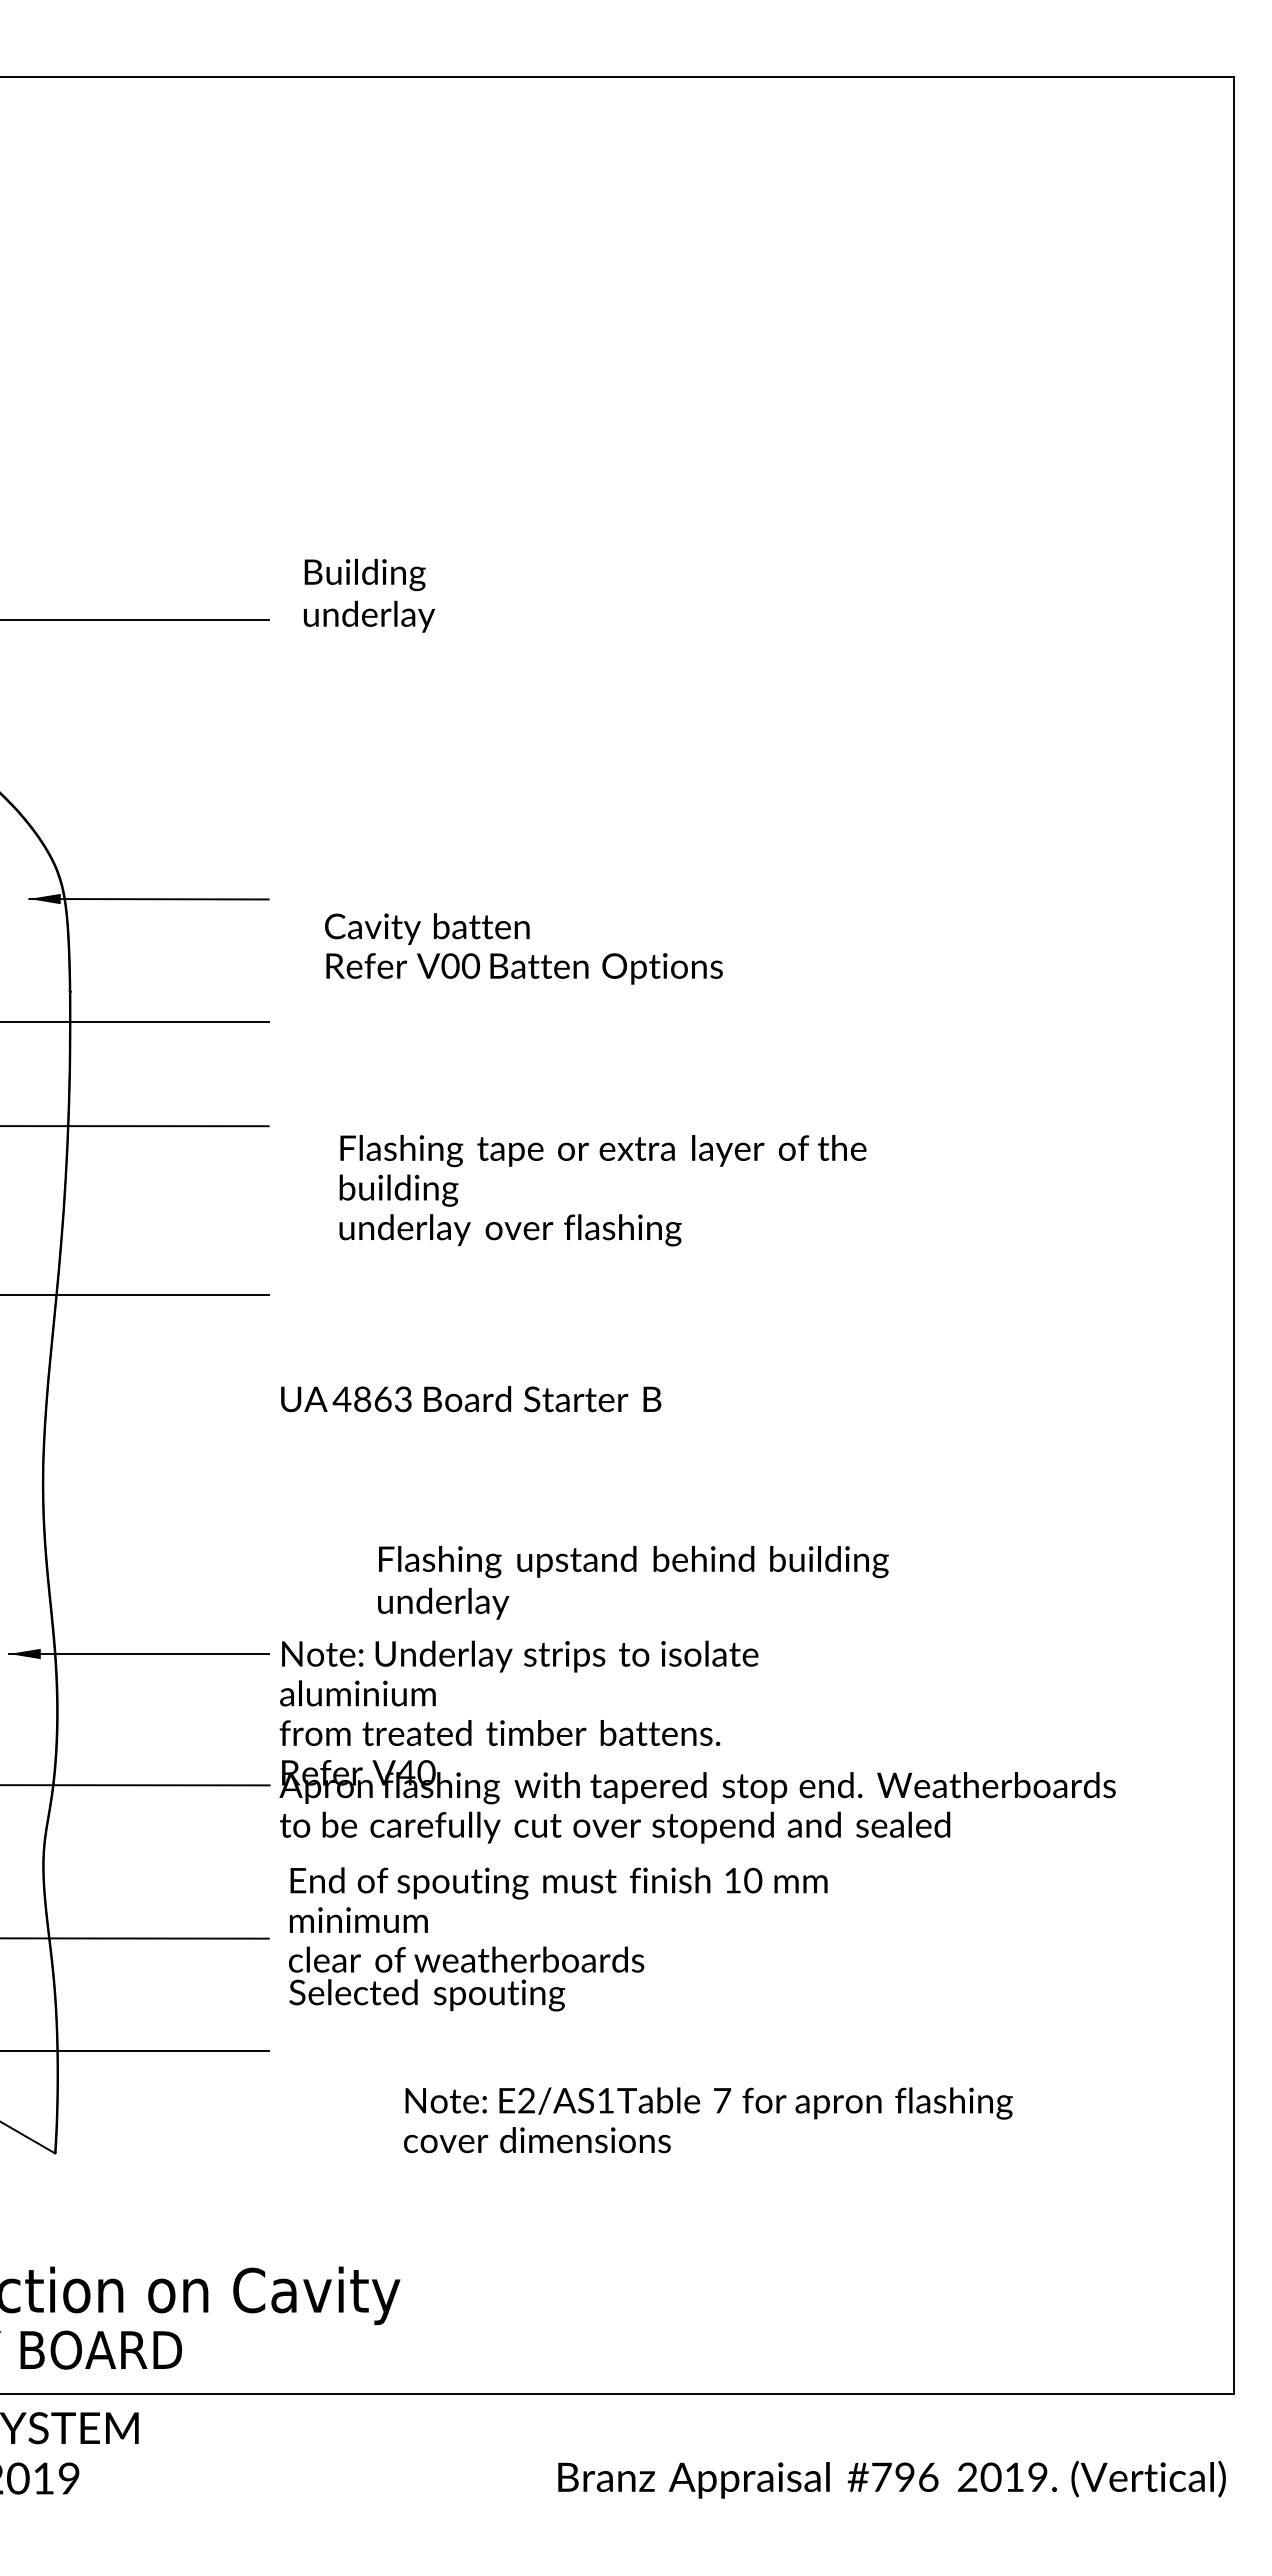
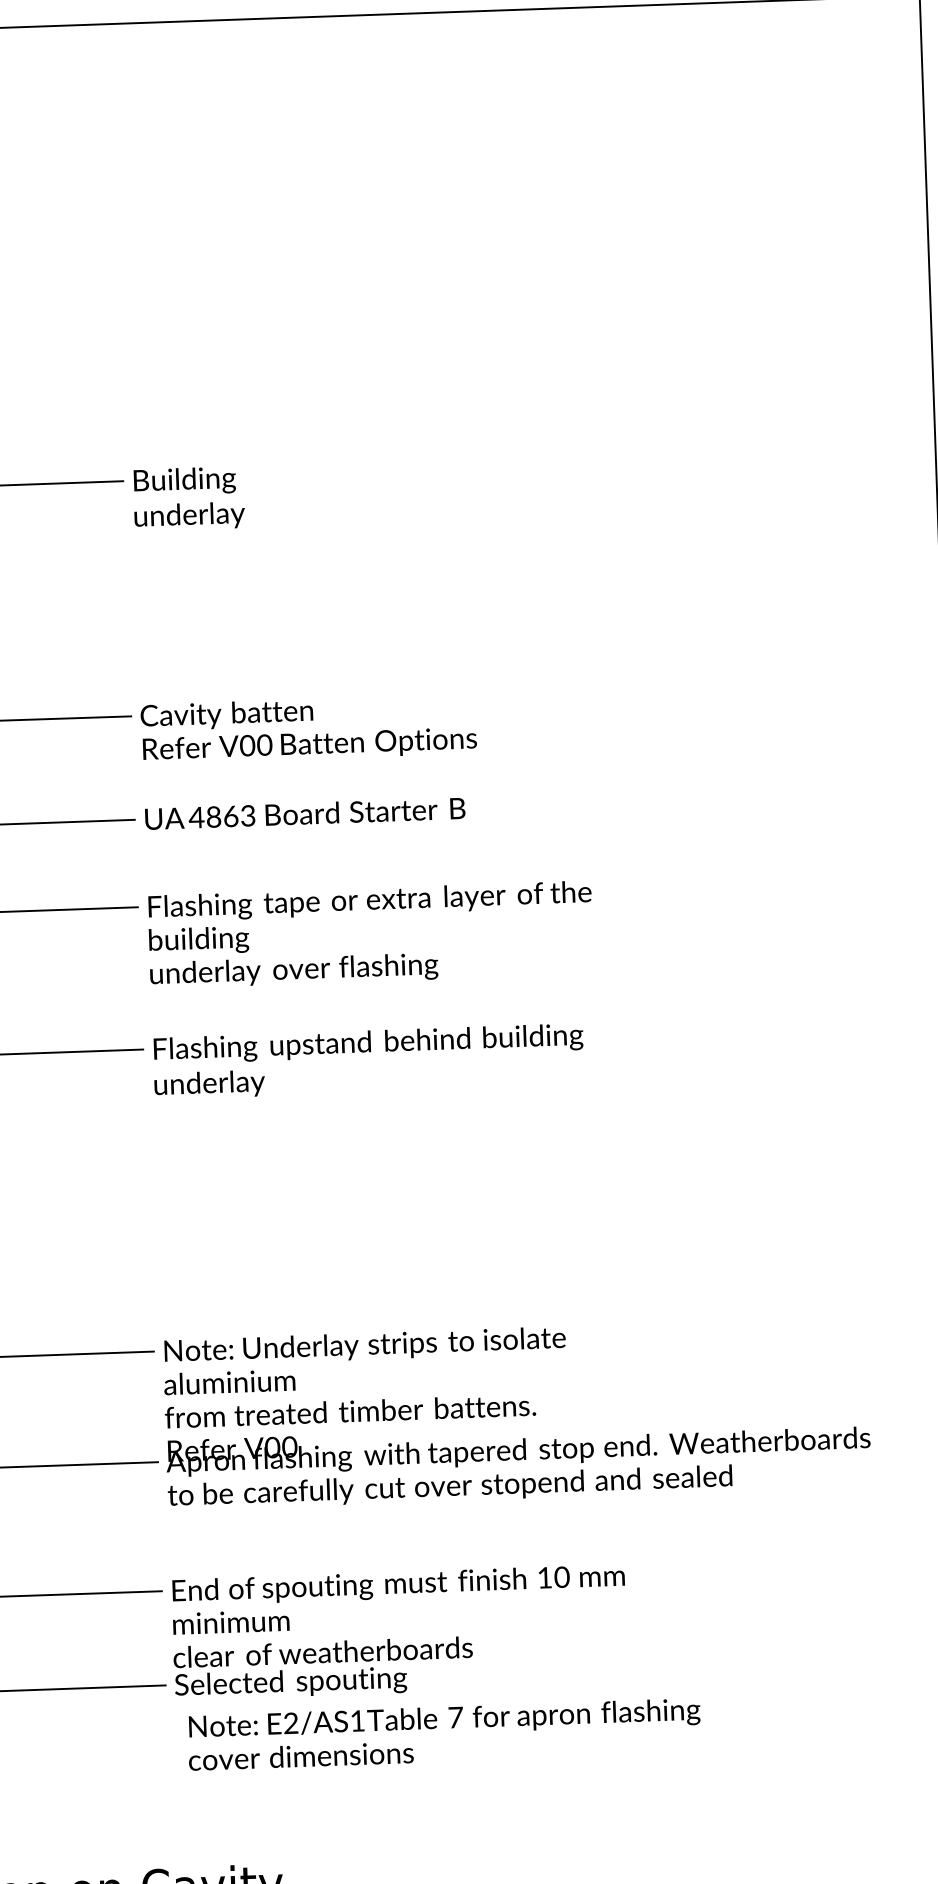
text: (369, 595) -> (189, 498), moved
text: (523, 948) -> (308, 728), moved
text: (602, 1190) -> (370, 934), moved
text: (471, 1399) -> (305, 813), moved
text: (633, 1582) -> (368, 1061), moved
text: (405, 1772) -> (272, 1447), V40 -> V00
text: (558, 1939) -> (399, 1632), moved
text: (708, 2120) -> (444, 1734), moved

